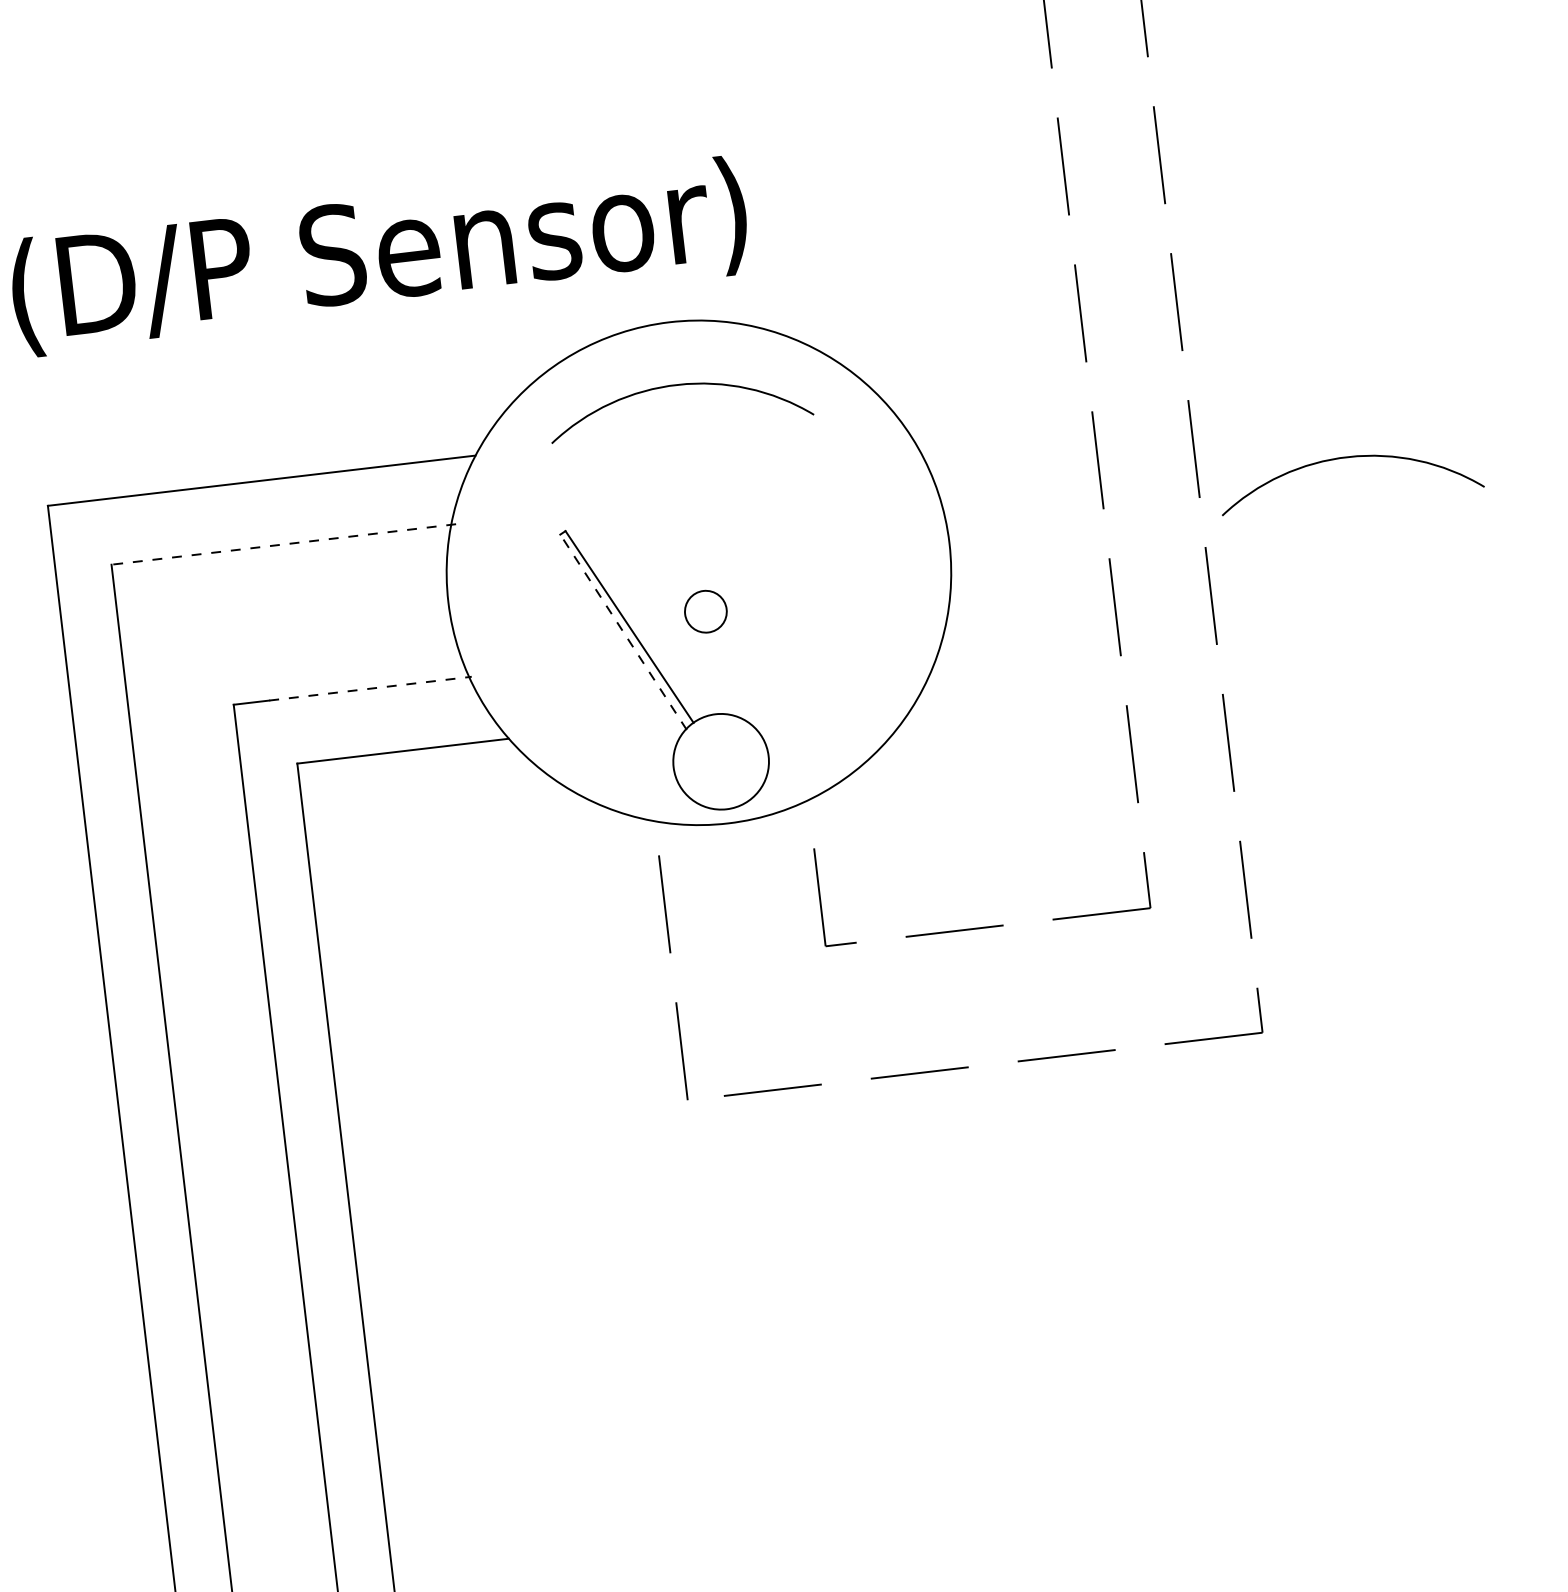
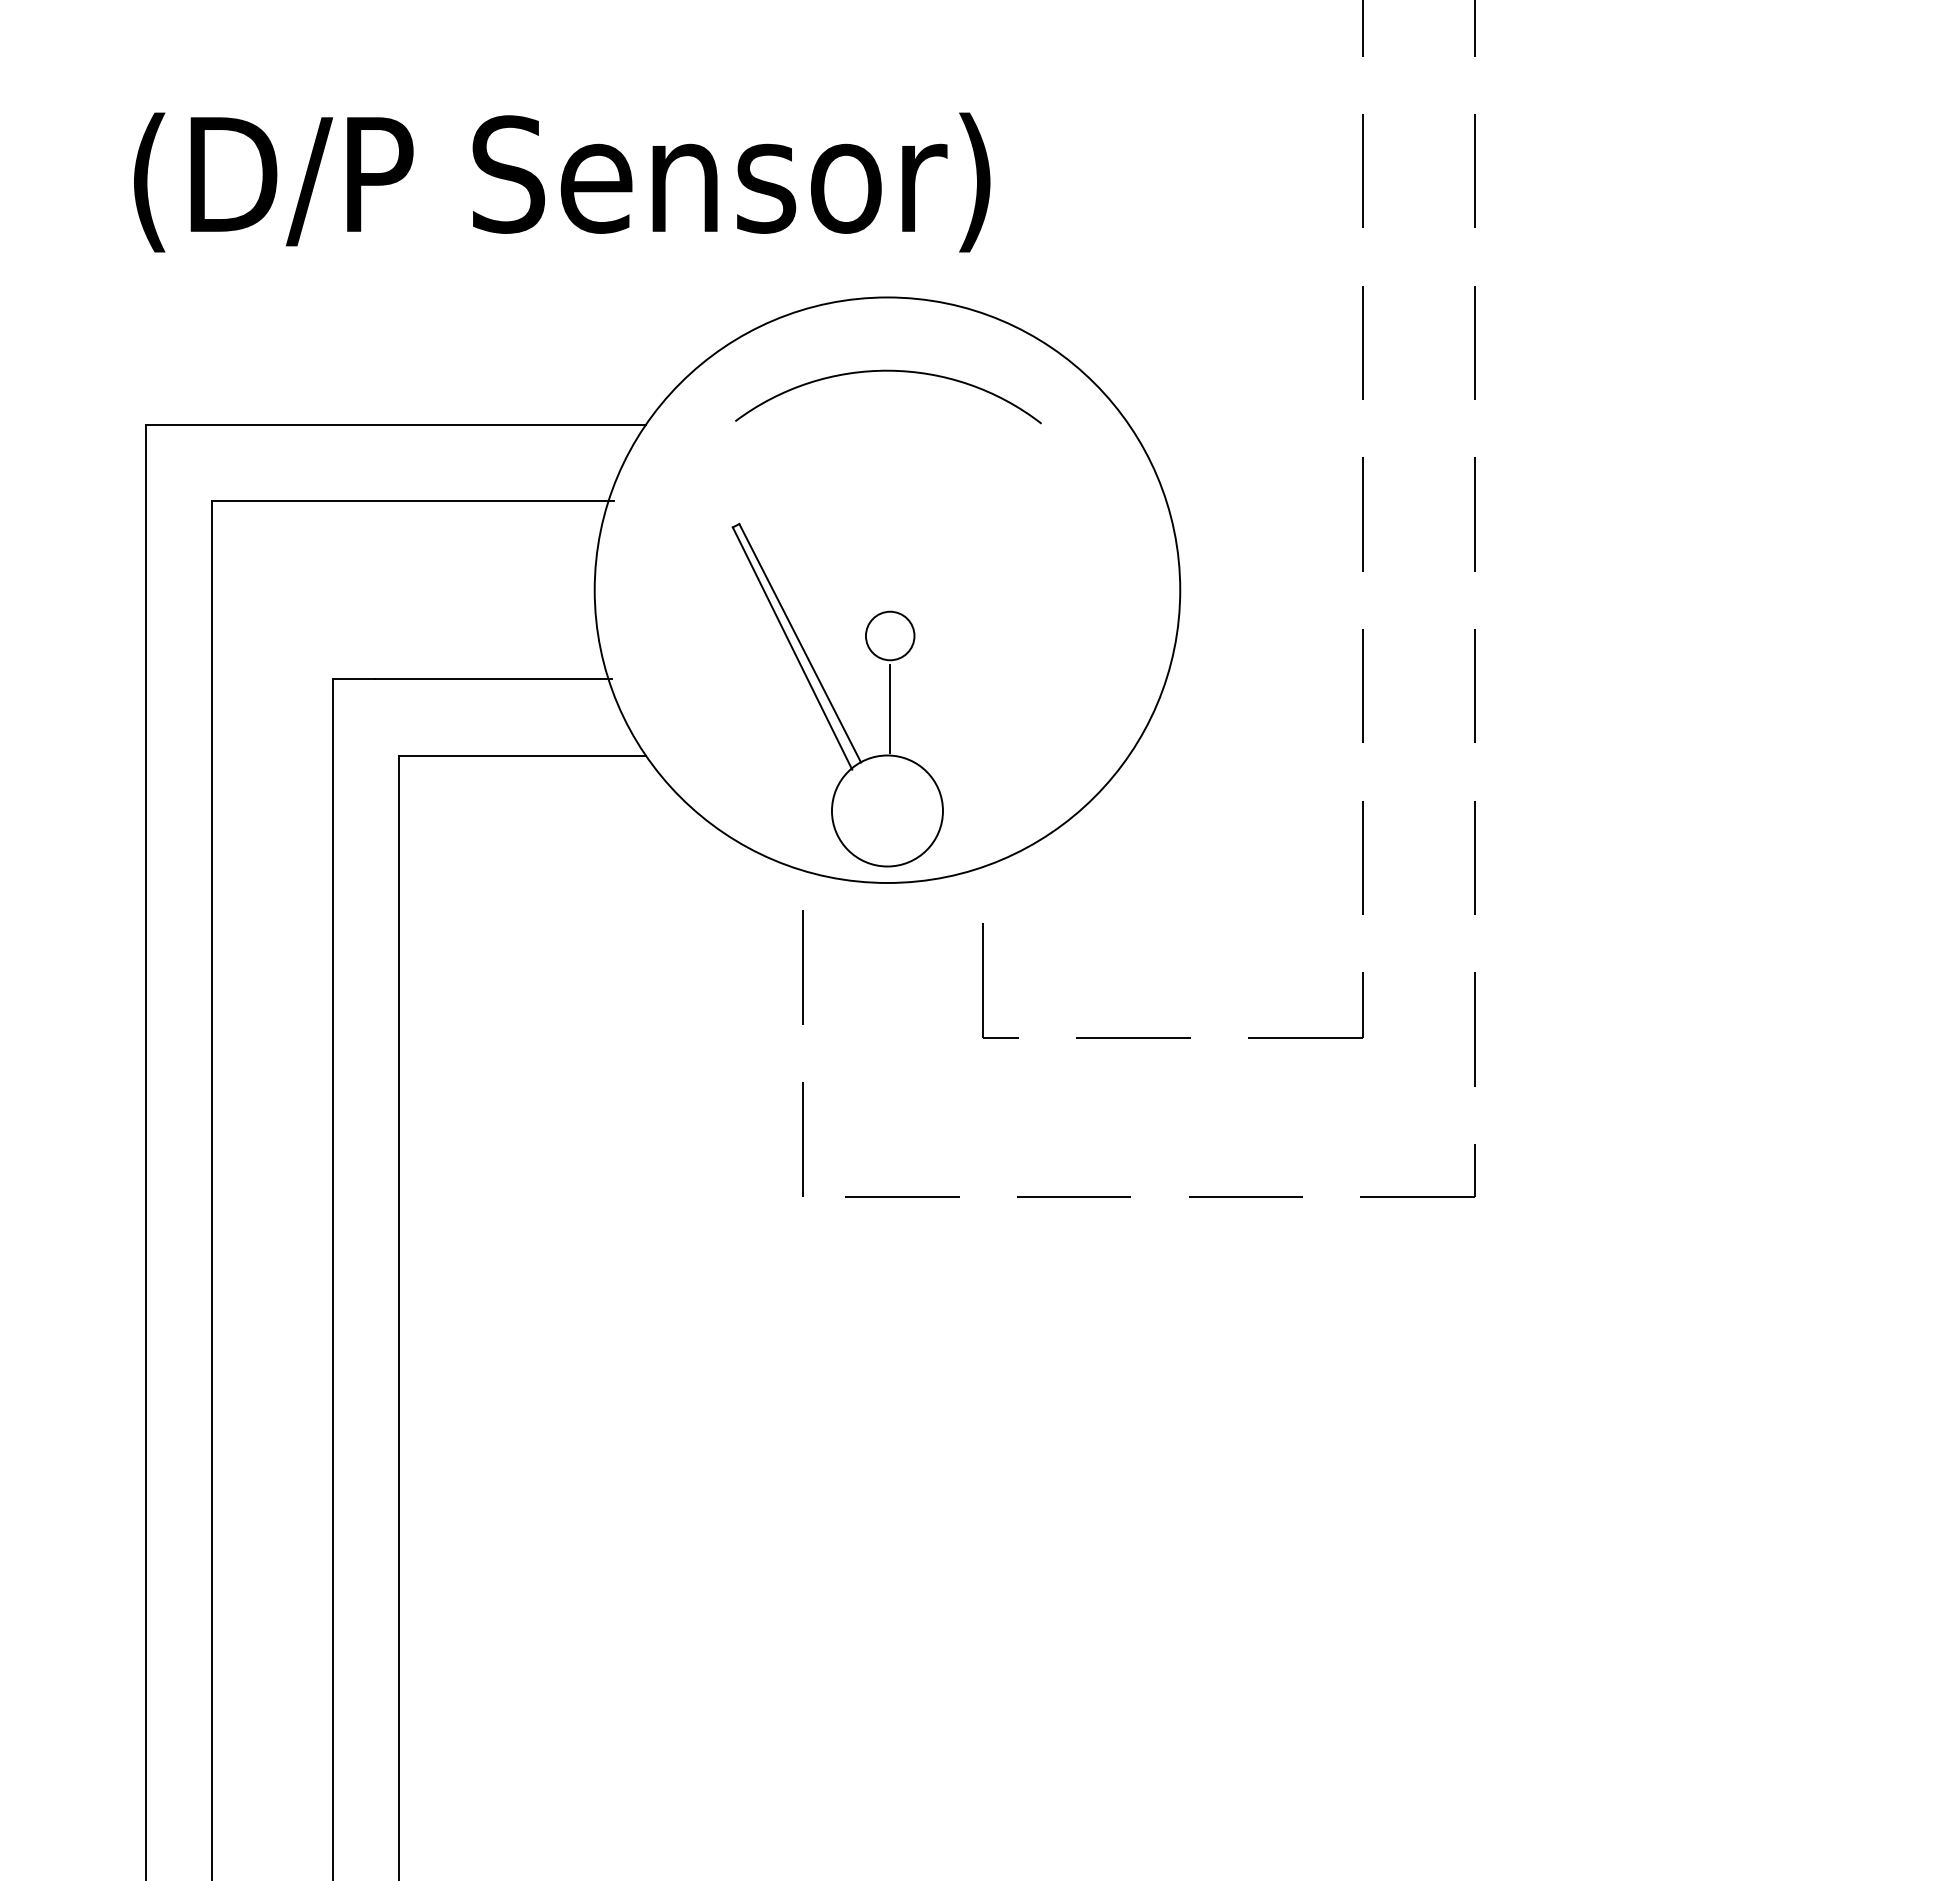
arc: (1348, 457) -> (1651, 545), removed
line: (283, 544) -> (412, 501), dashed -> solid
line: (623, 632) -> (792, 648), dashed -> solid
line: (713, 673) -> (890, 708), added
line: (370, 688) -> (493, 679), dashed -> solid

